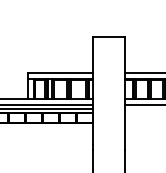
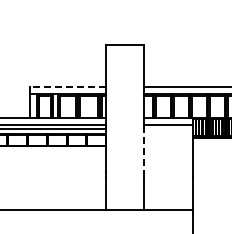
line: (59, 72) -> (67, 86), solid -> dashed
line: (125, 127) -> (144, 150), solid -> dashed

